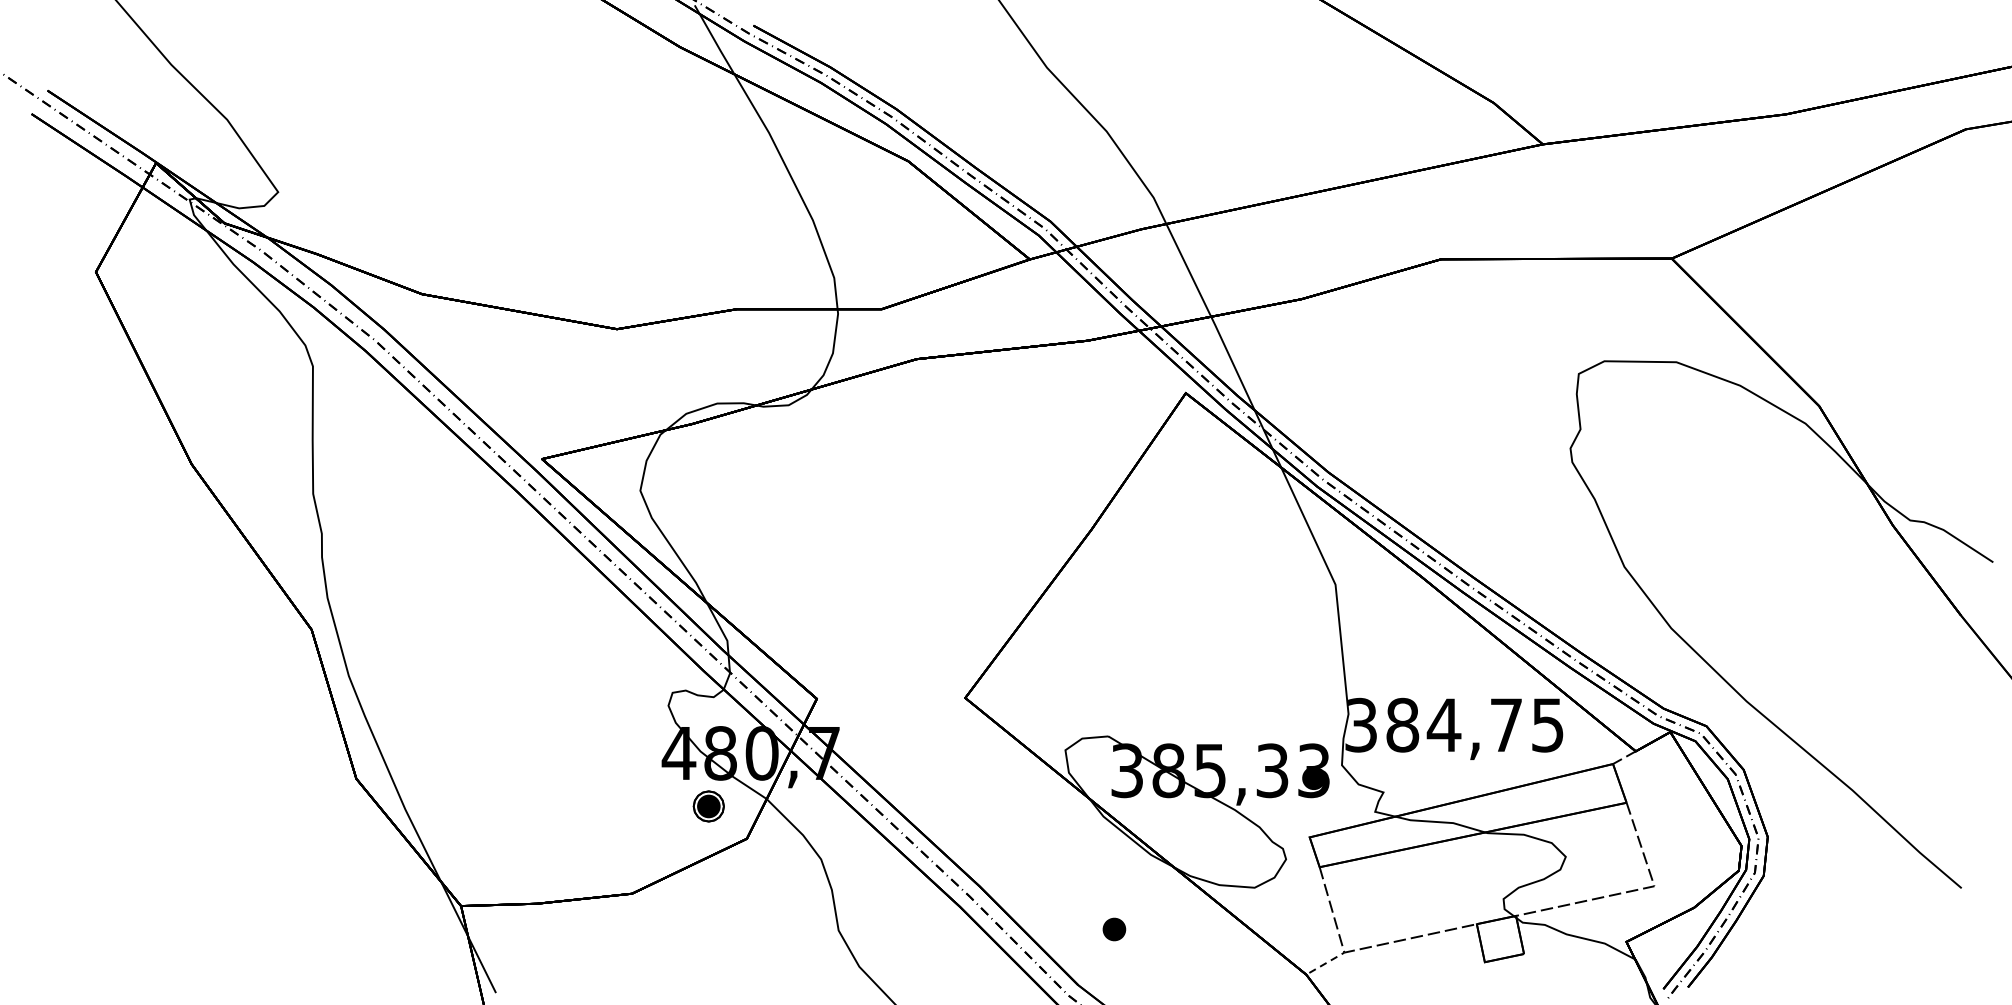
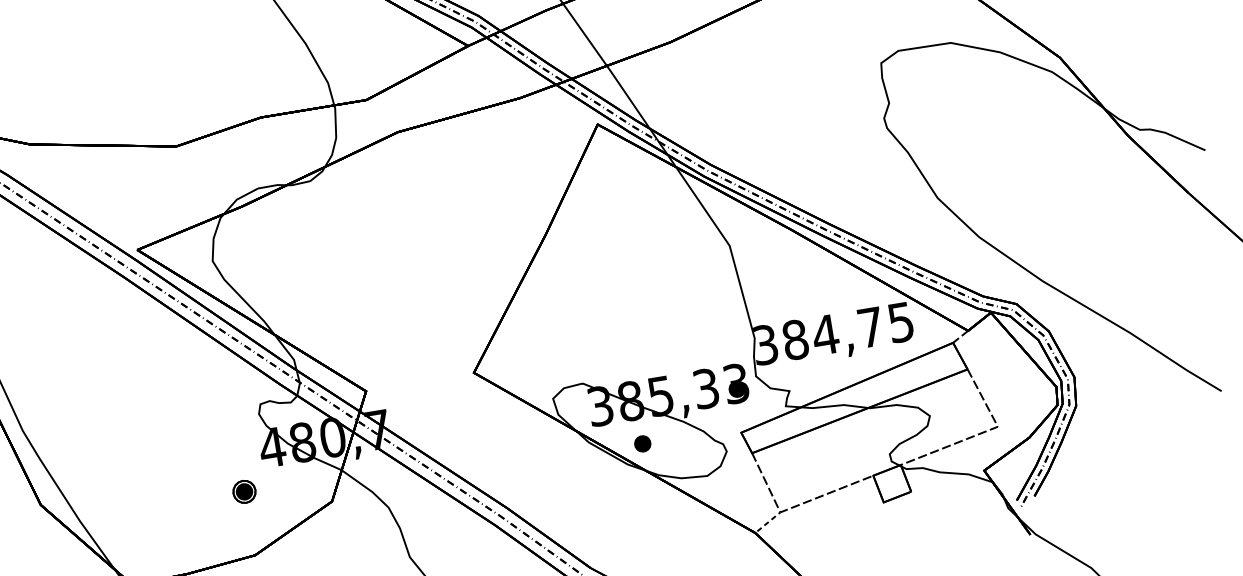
part: (708, 806) -> (244, 491), moved
part: (1114, 929) -> (642, 443), moved

